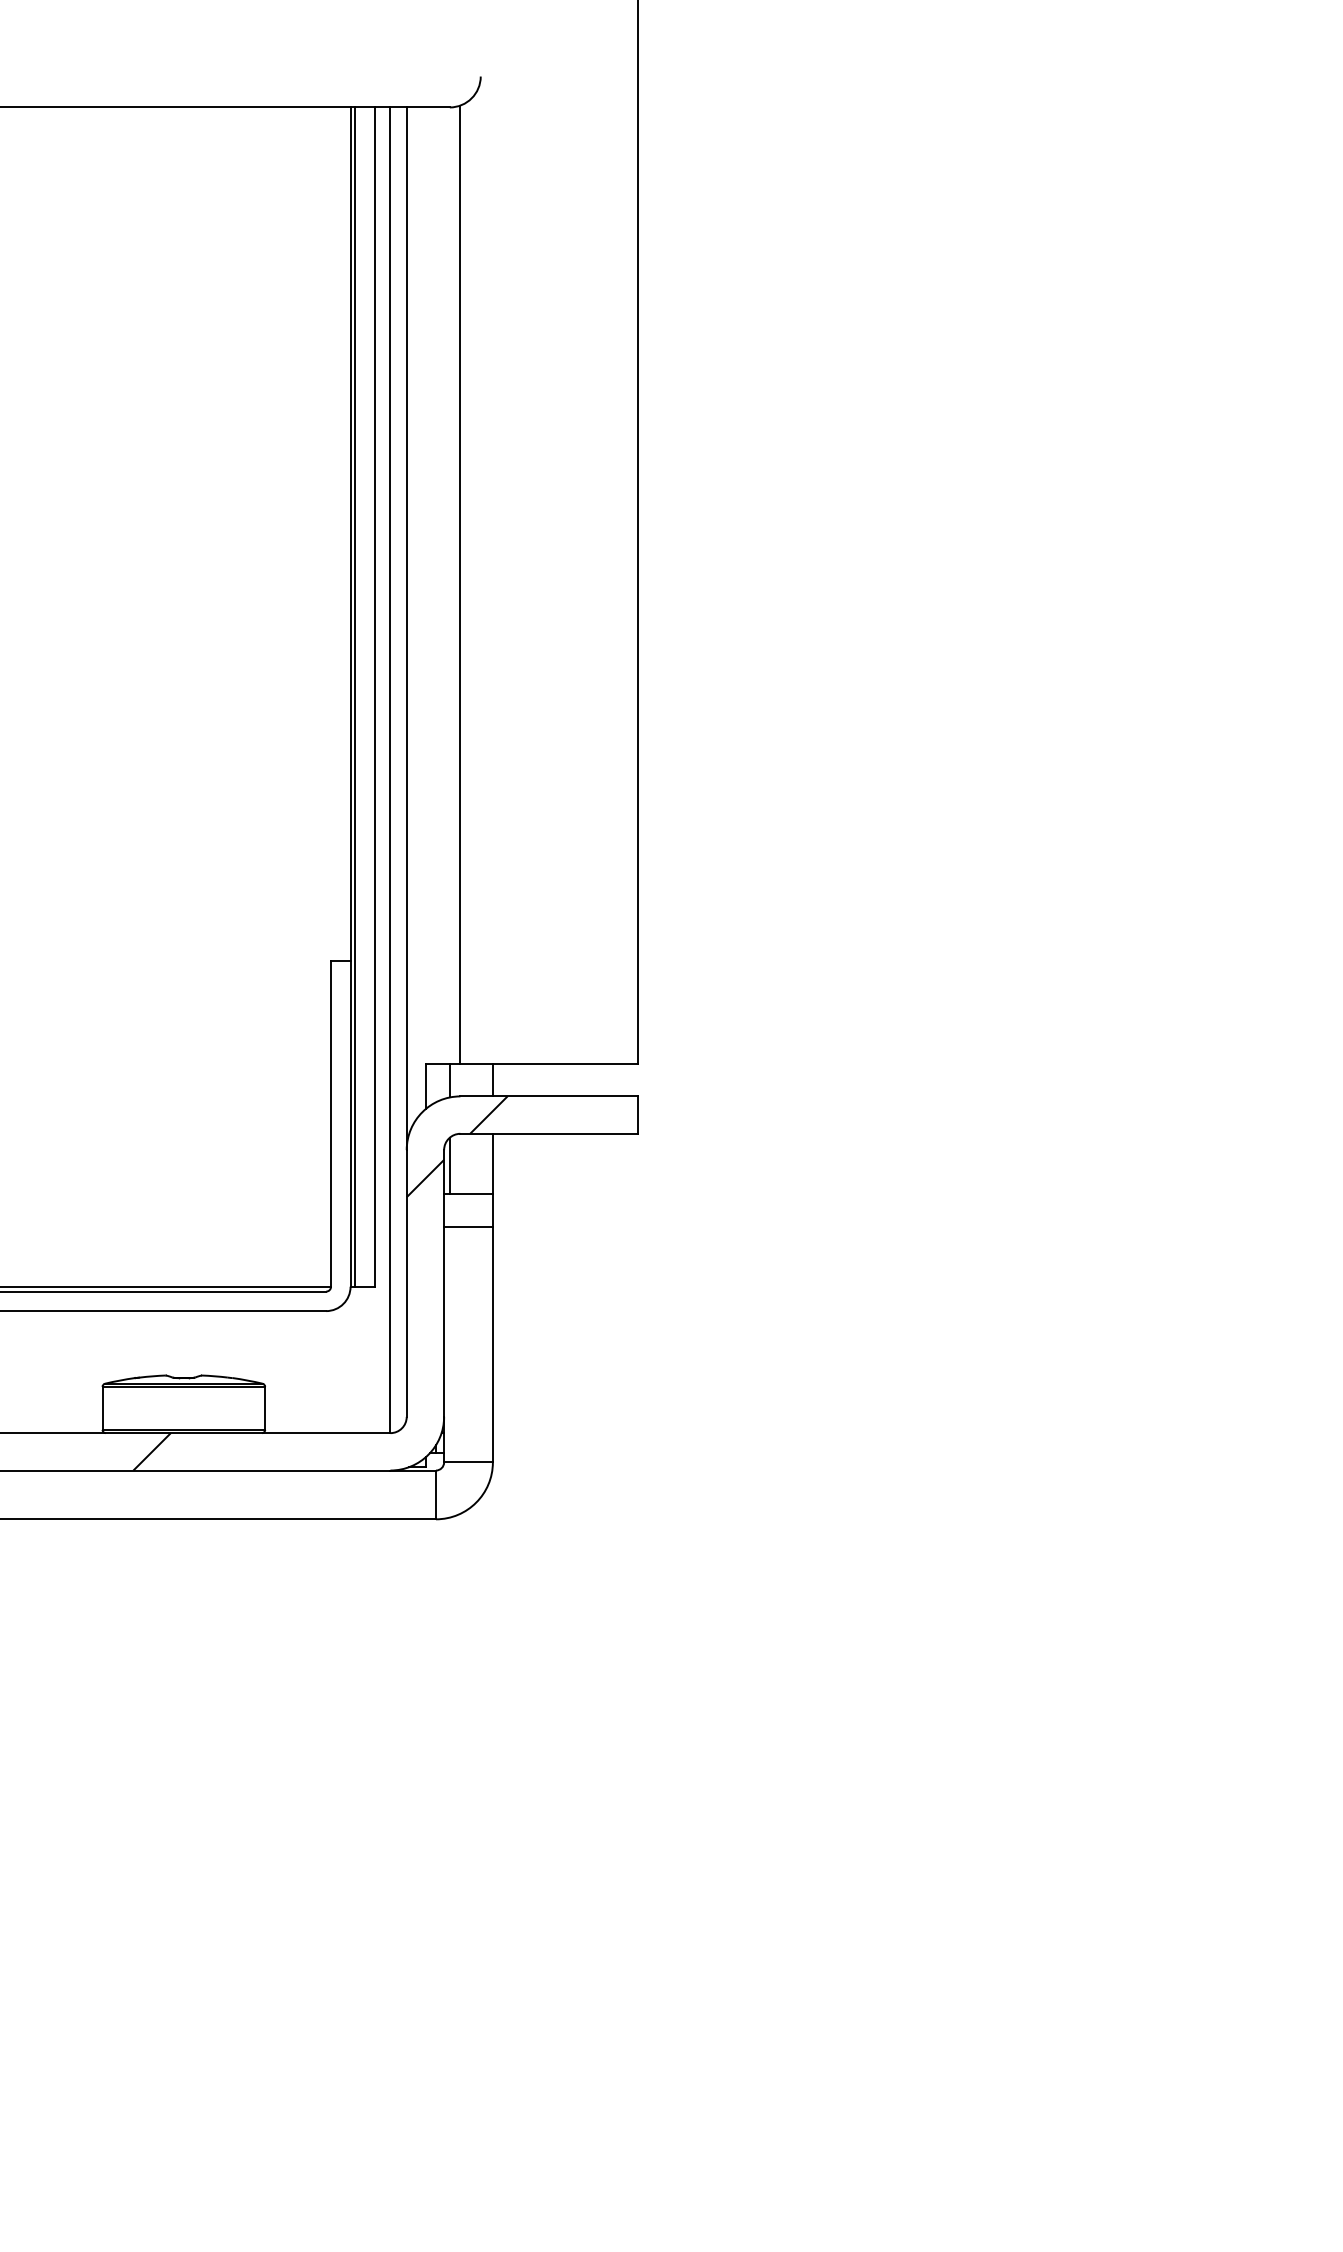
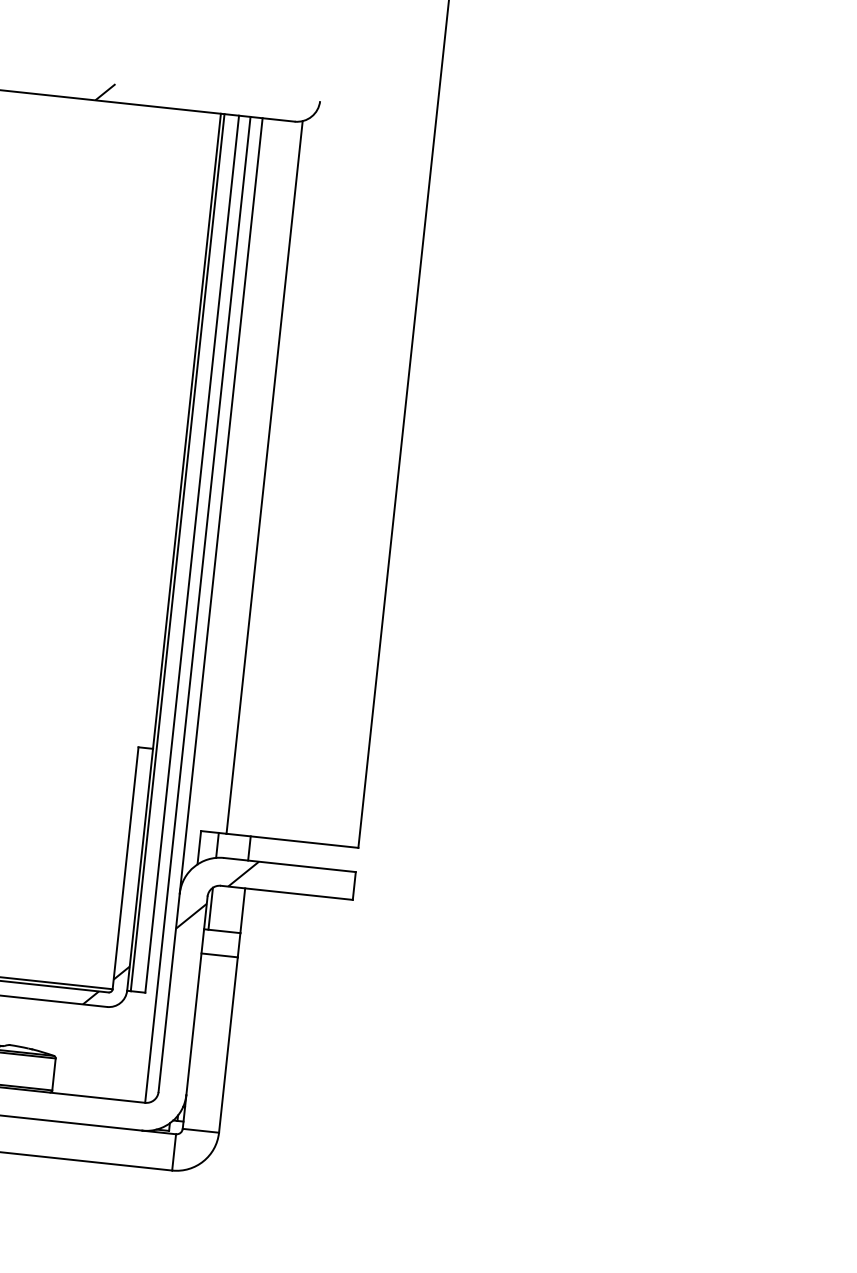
hatch: (193, 95) -> (105, 92), added
hatch: (321, 1282) -> (105, 985), added

